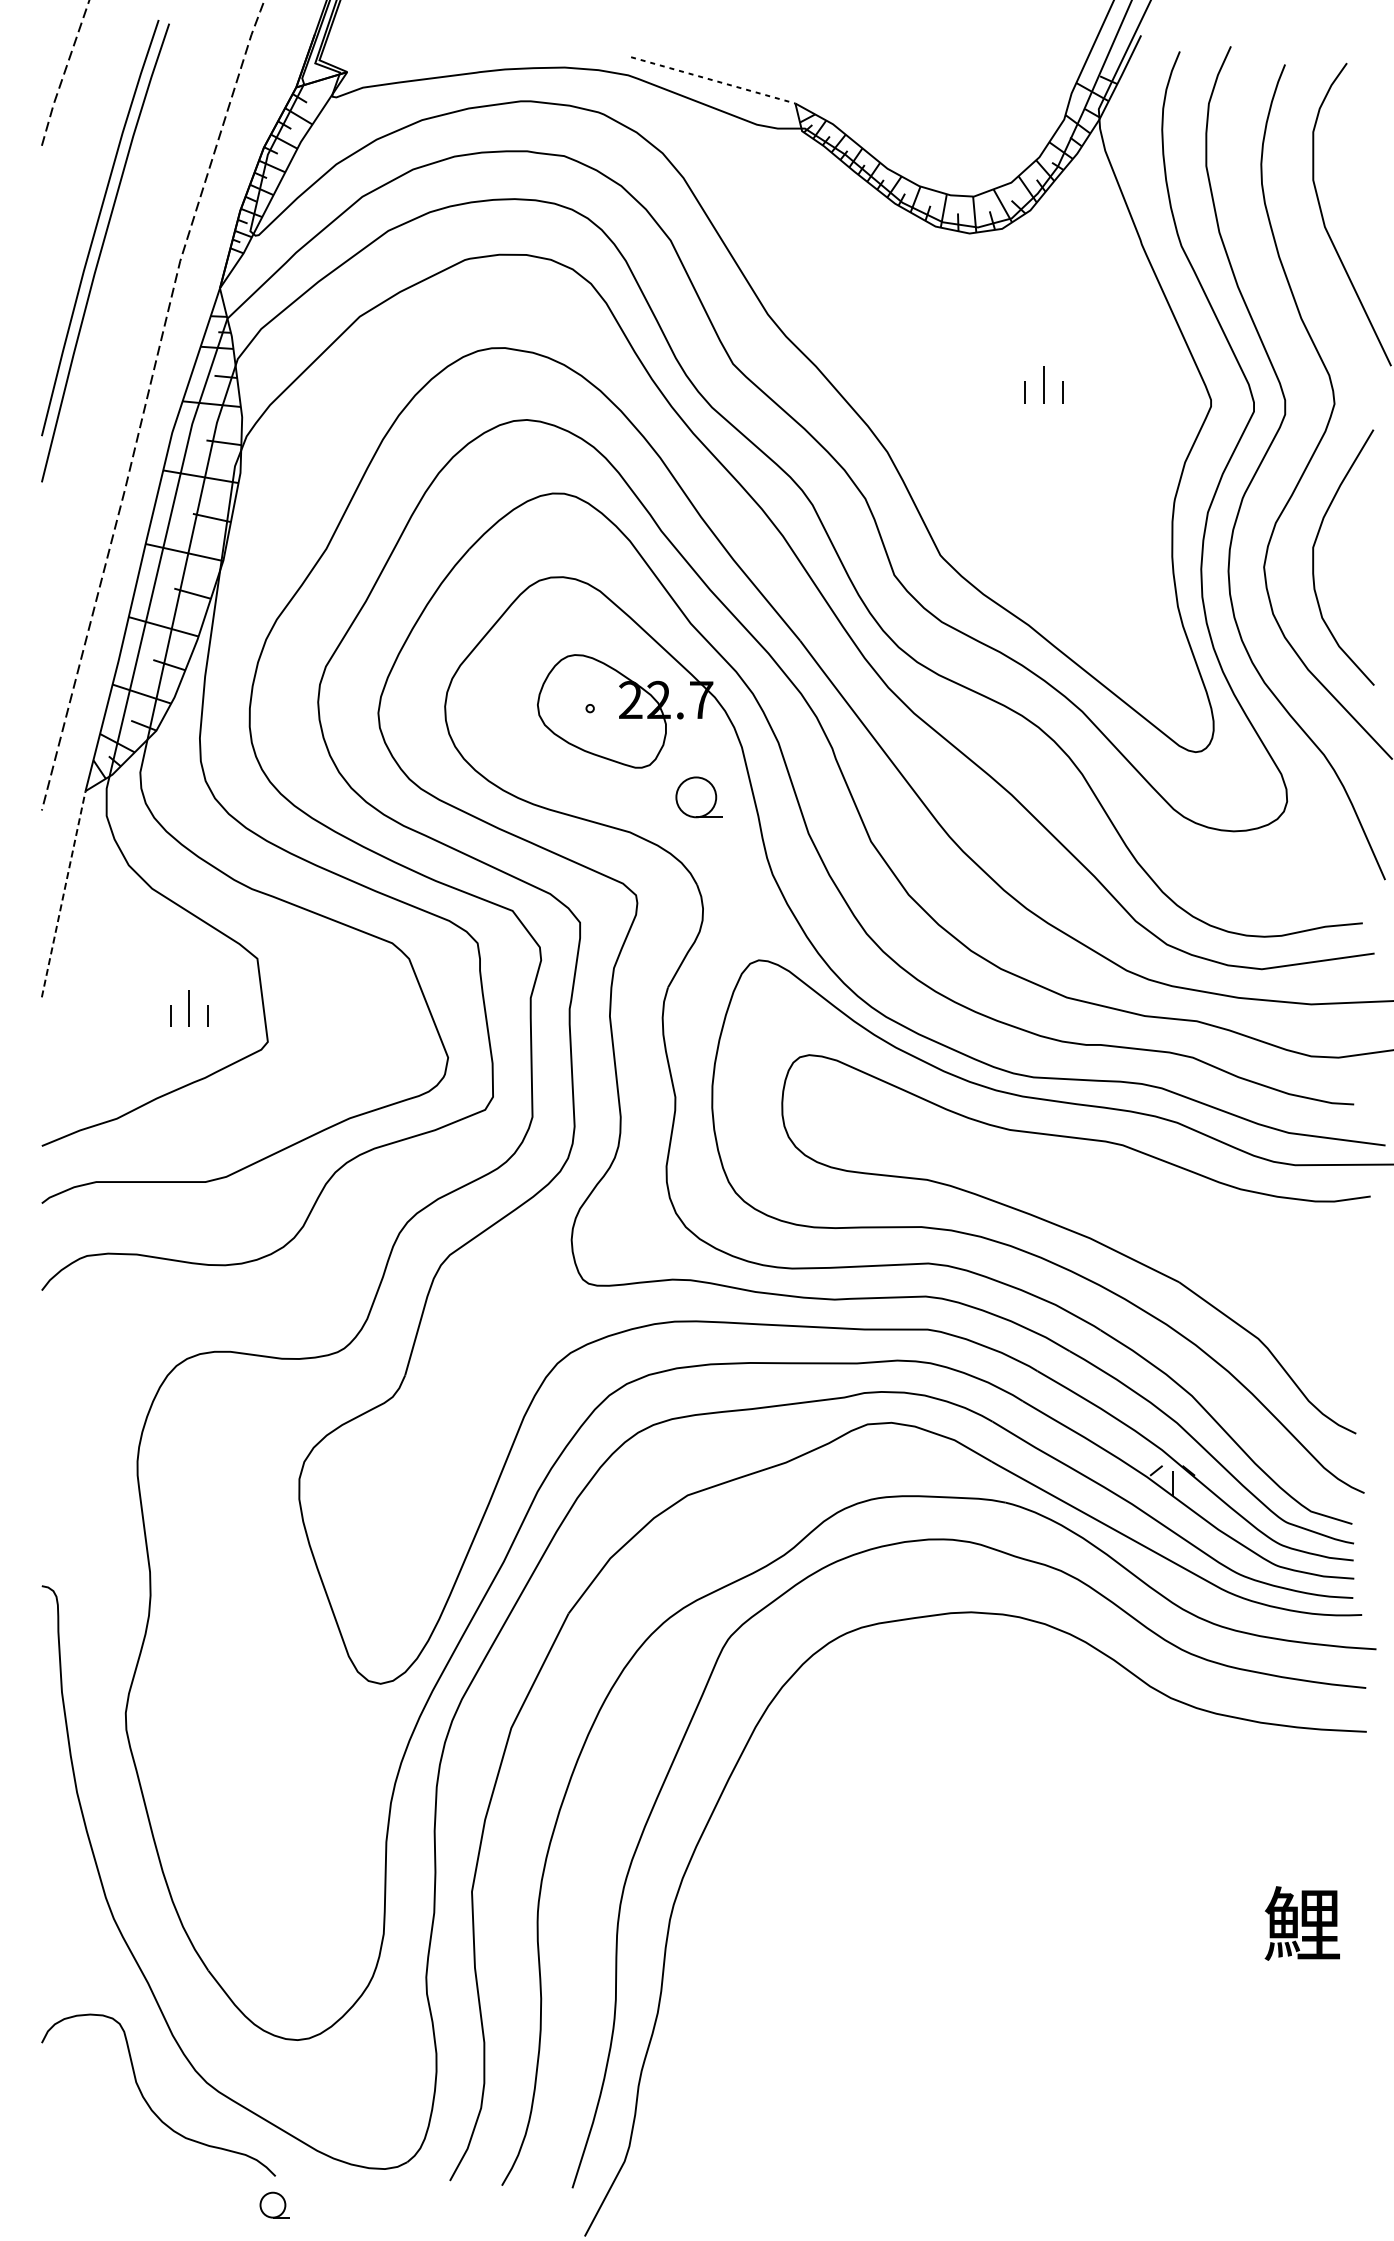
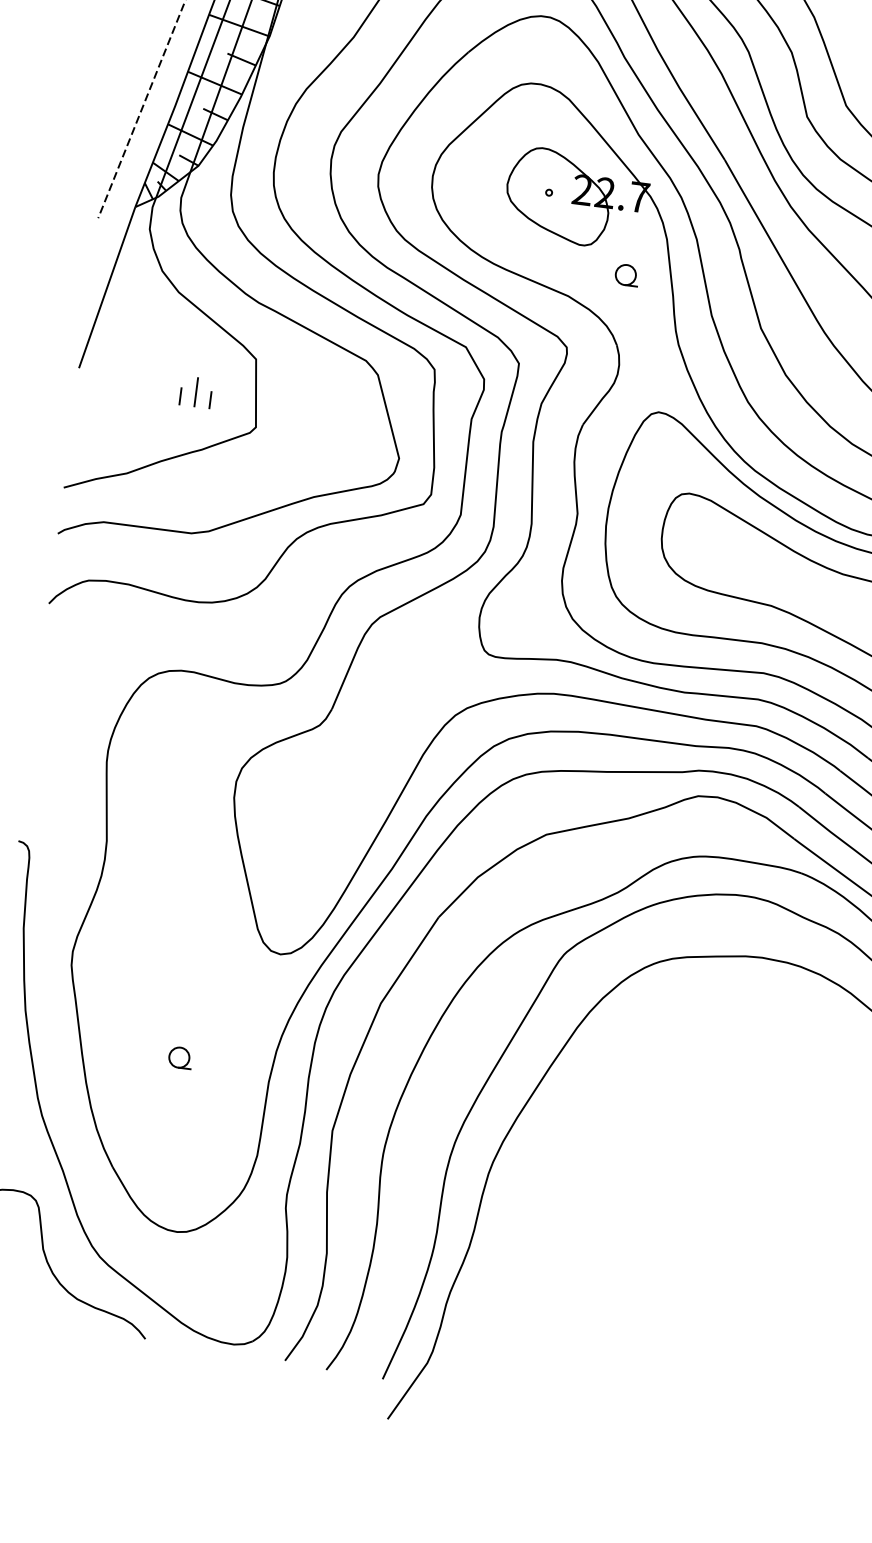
part: (698, 797) -> (626, 275), size x0.62
line: (63, 893) -> (107, 287), dashed -> solid
part: (274, 2204) -> (180, 1057), moved

